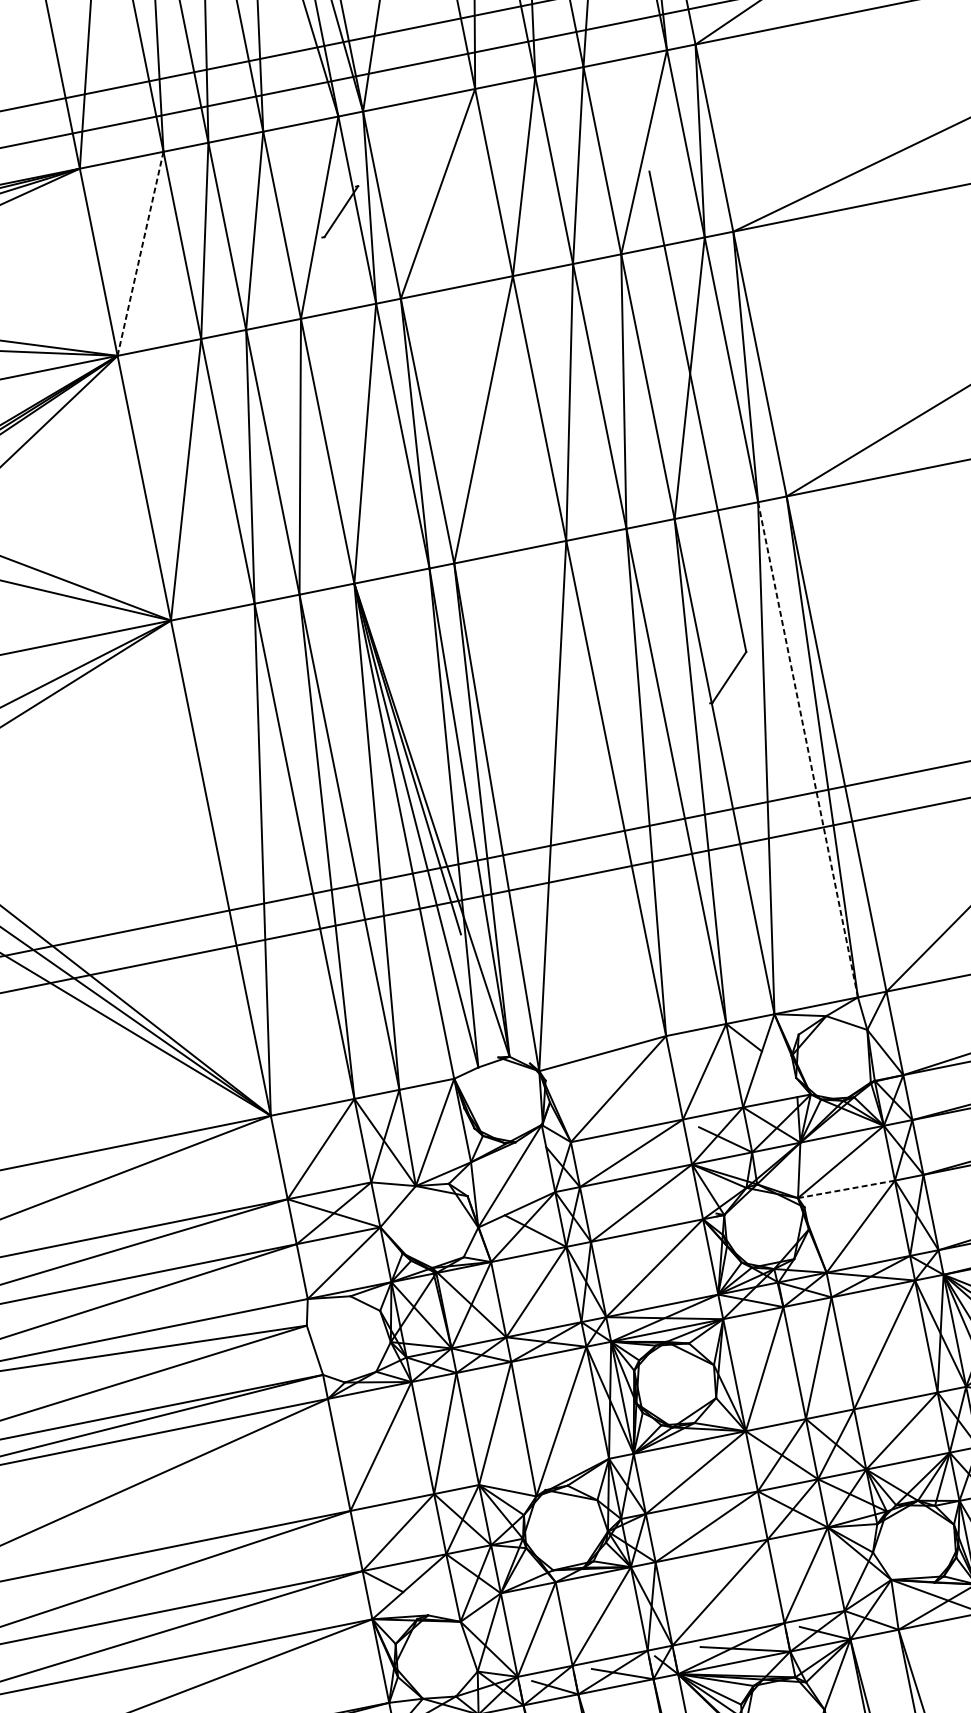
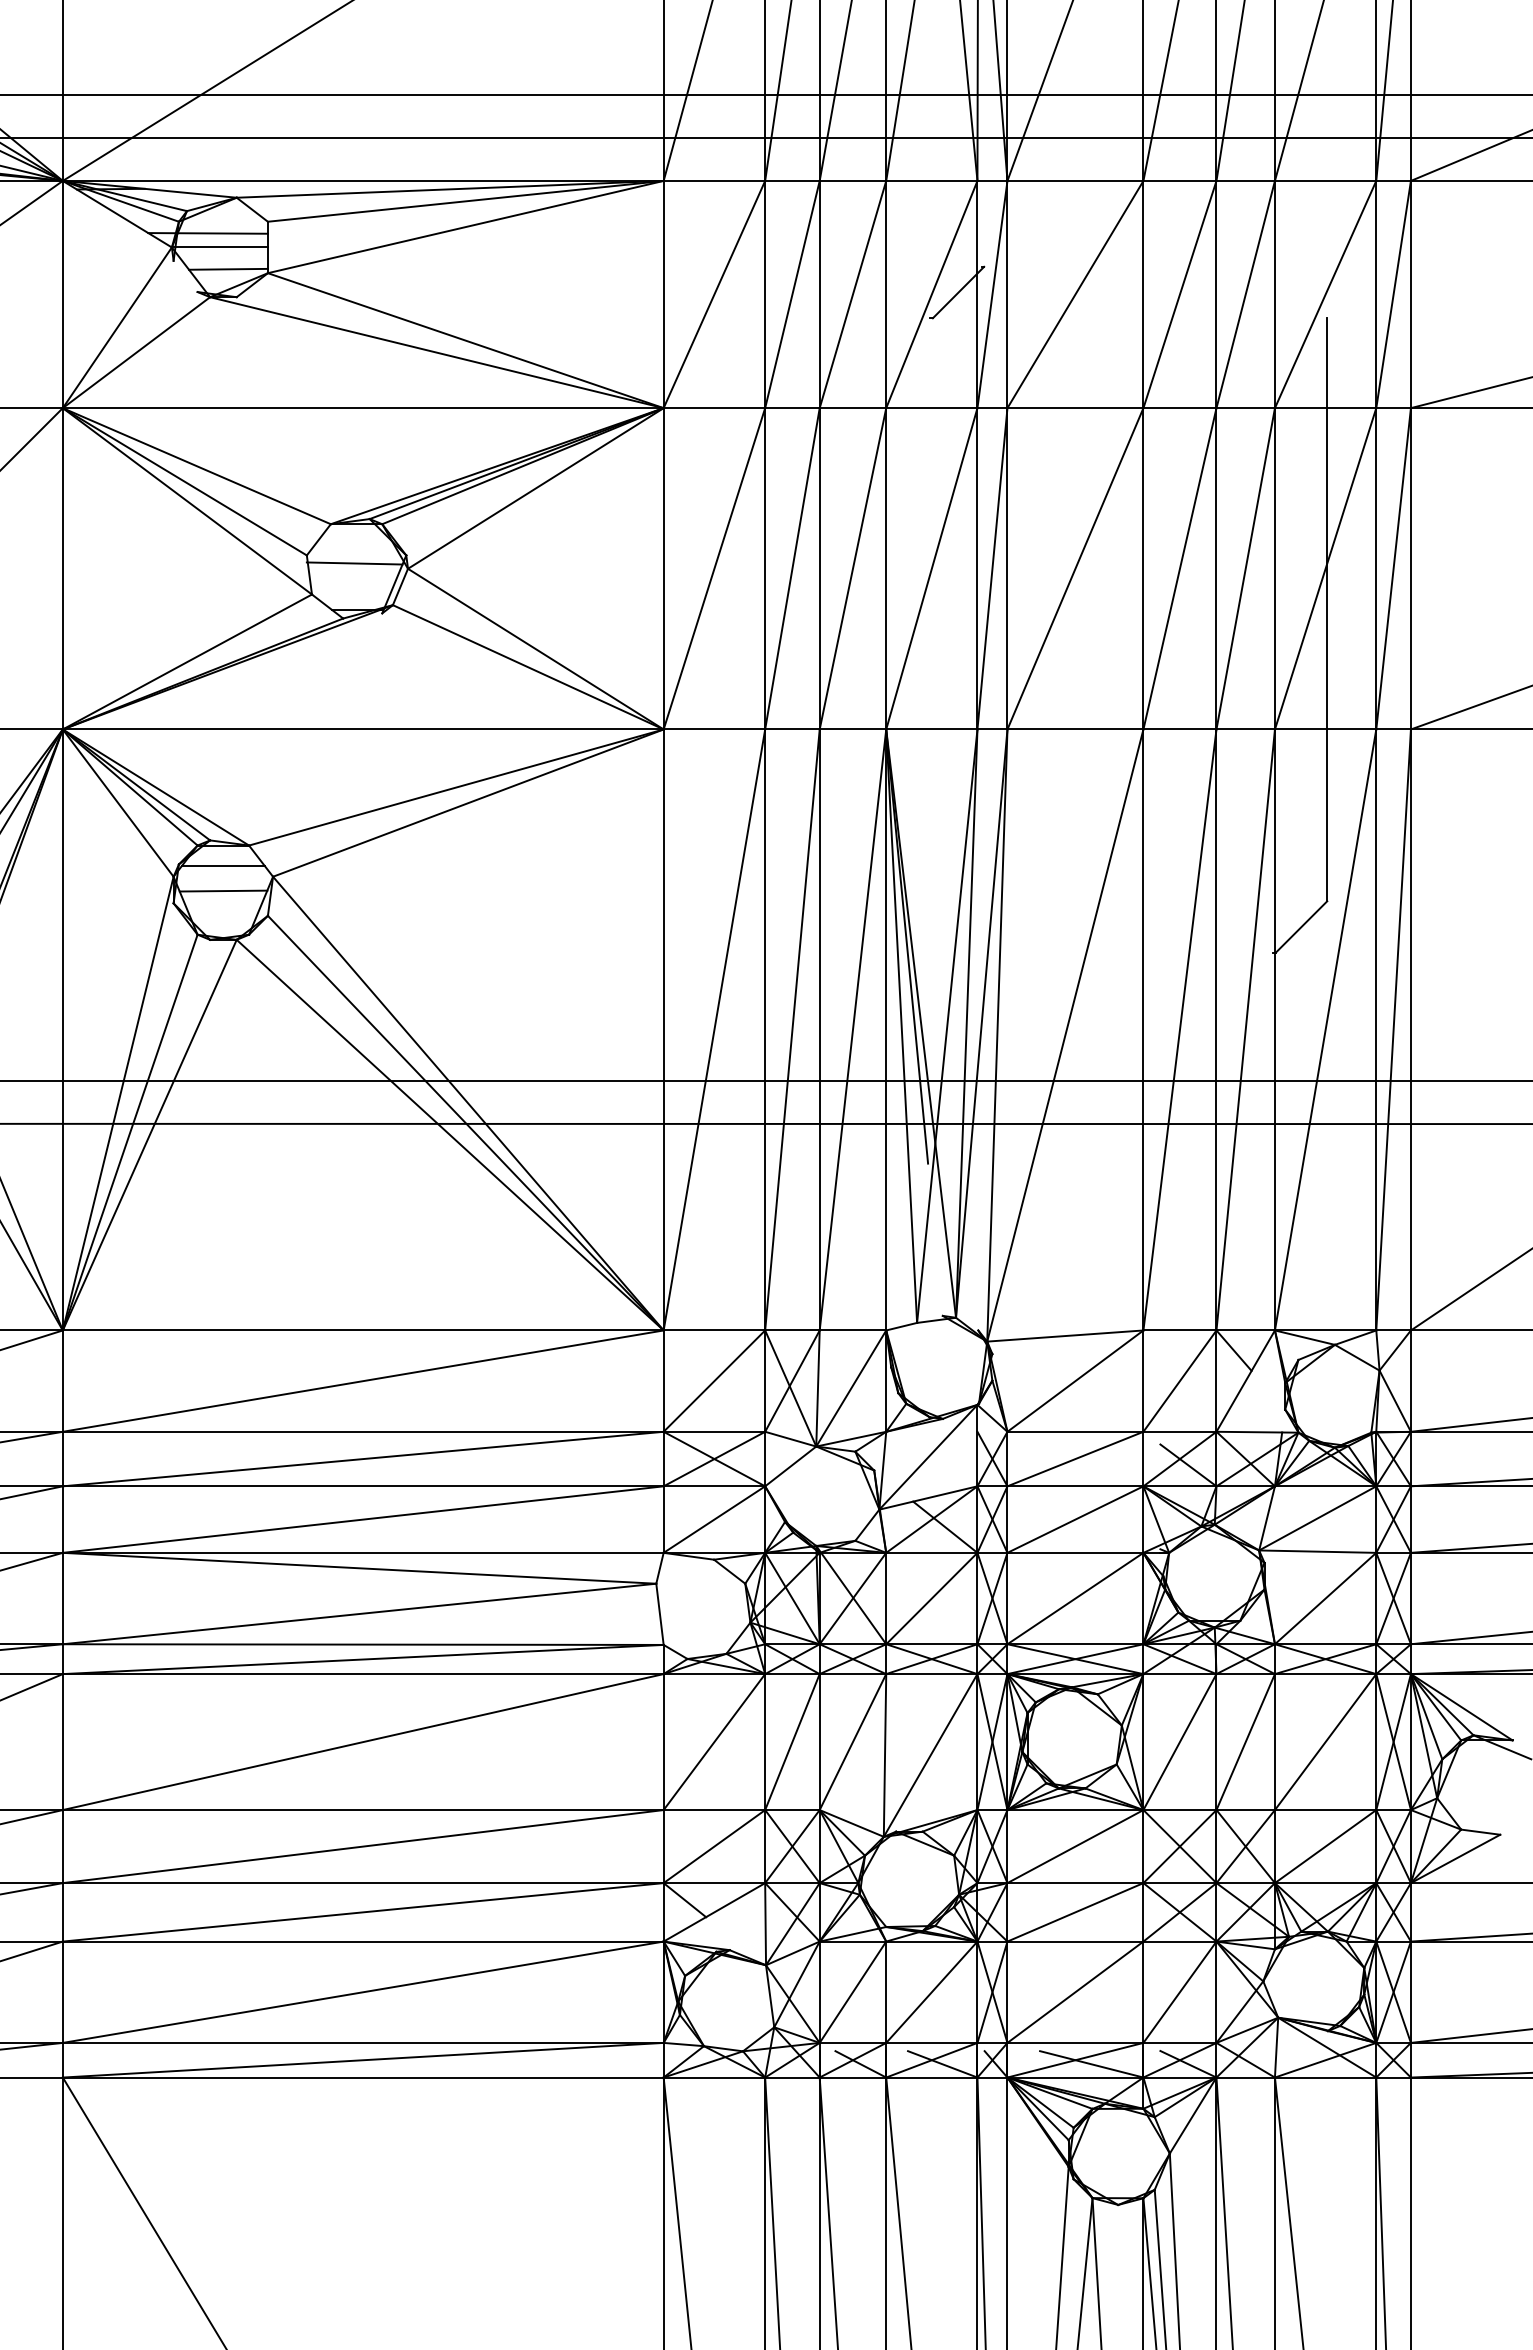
line: (140, 253) -> (714, 294), dashed -> solid
line: (808, 749) -> (1376, 1029), dashed -> solid
line: (846, 1189) -> (1317, 1551), dashed -> solid

